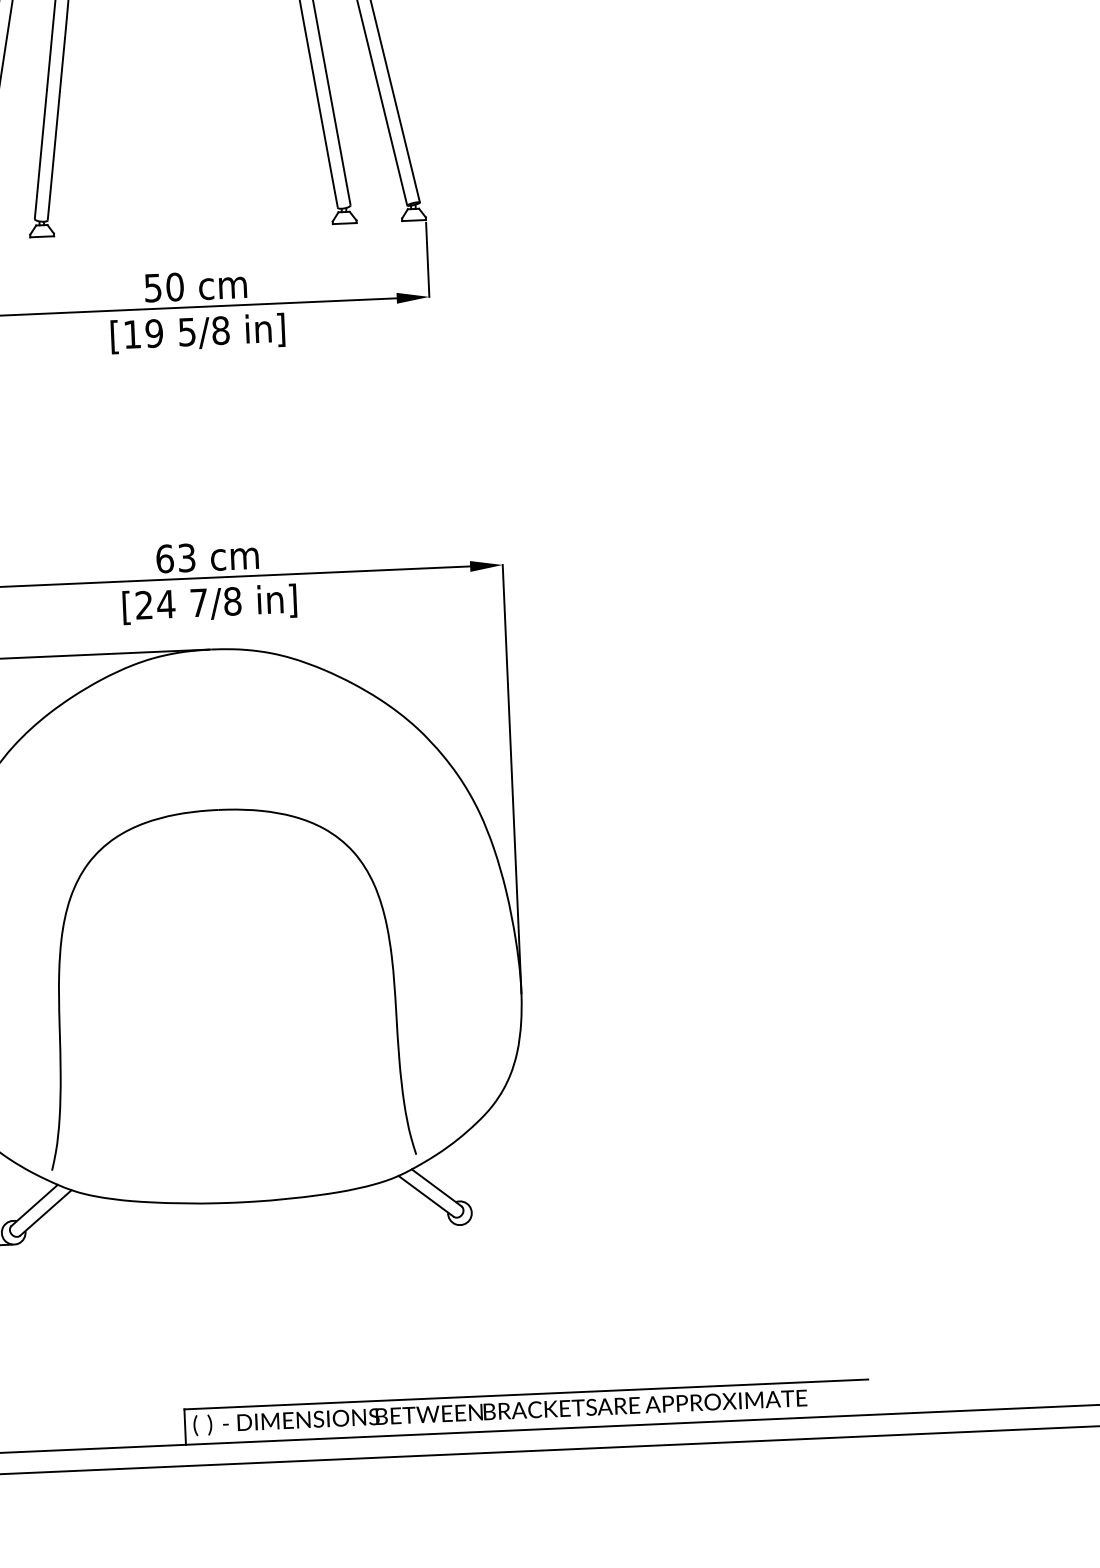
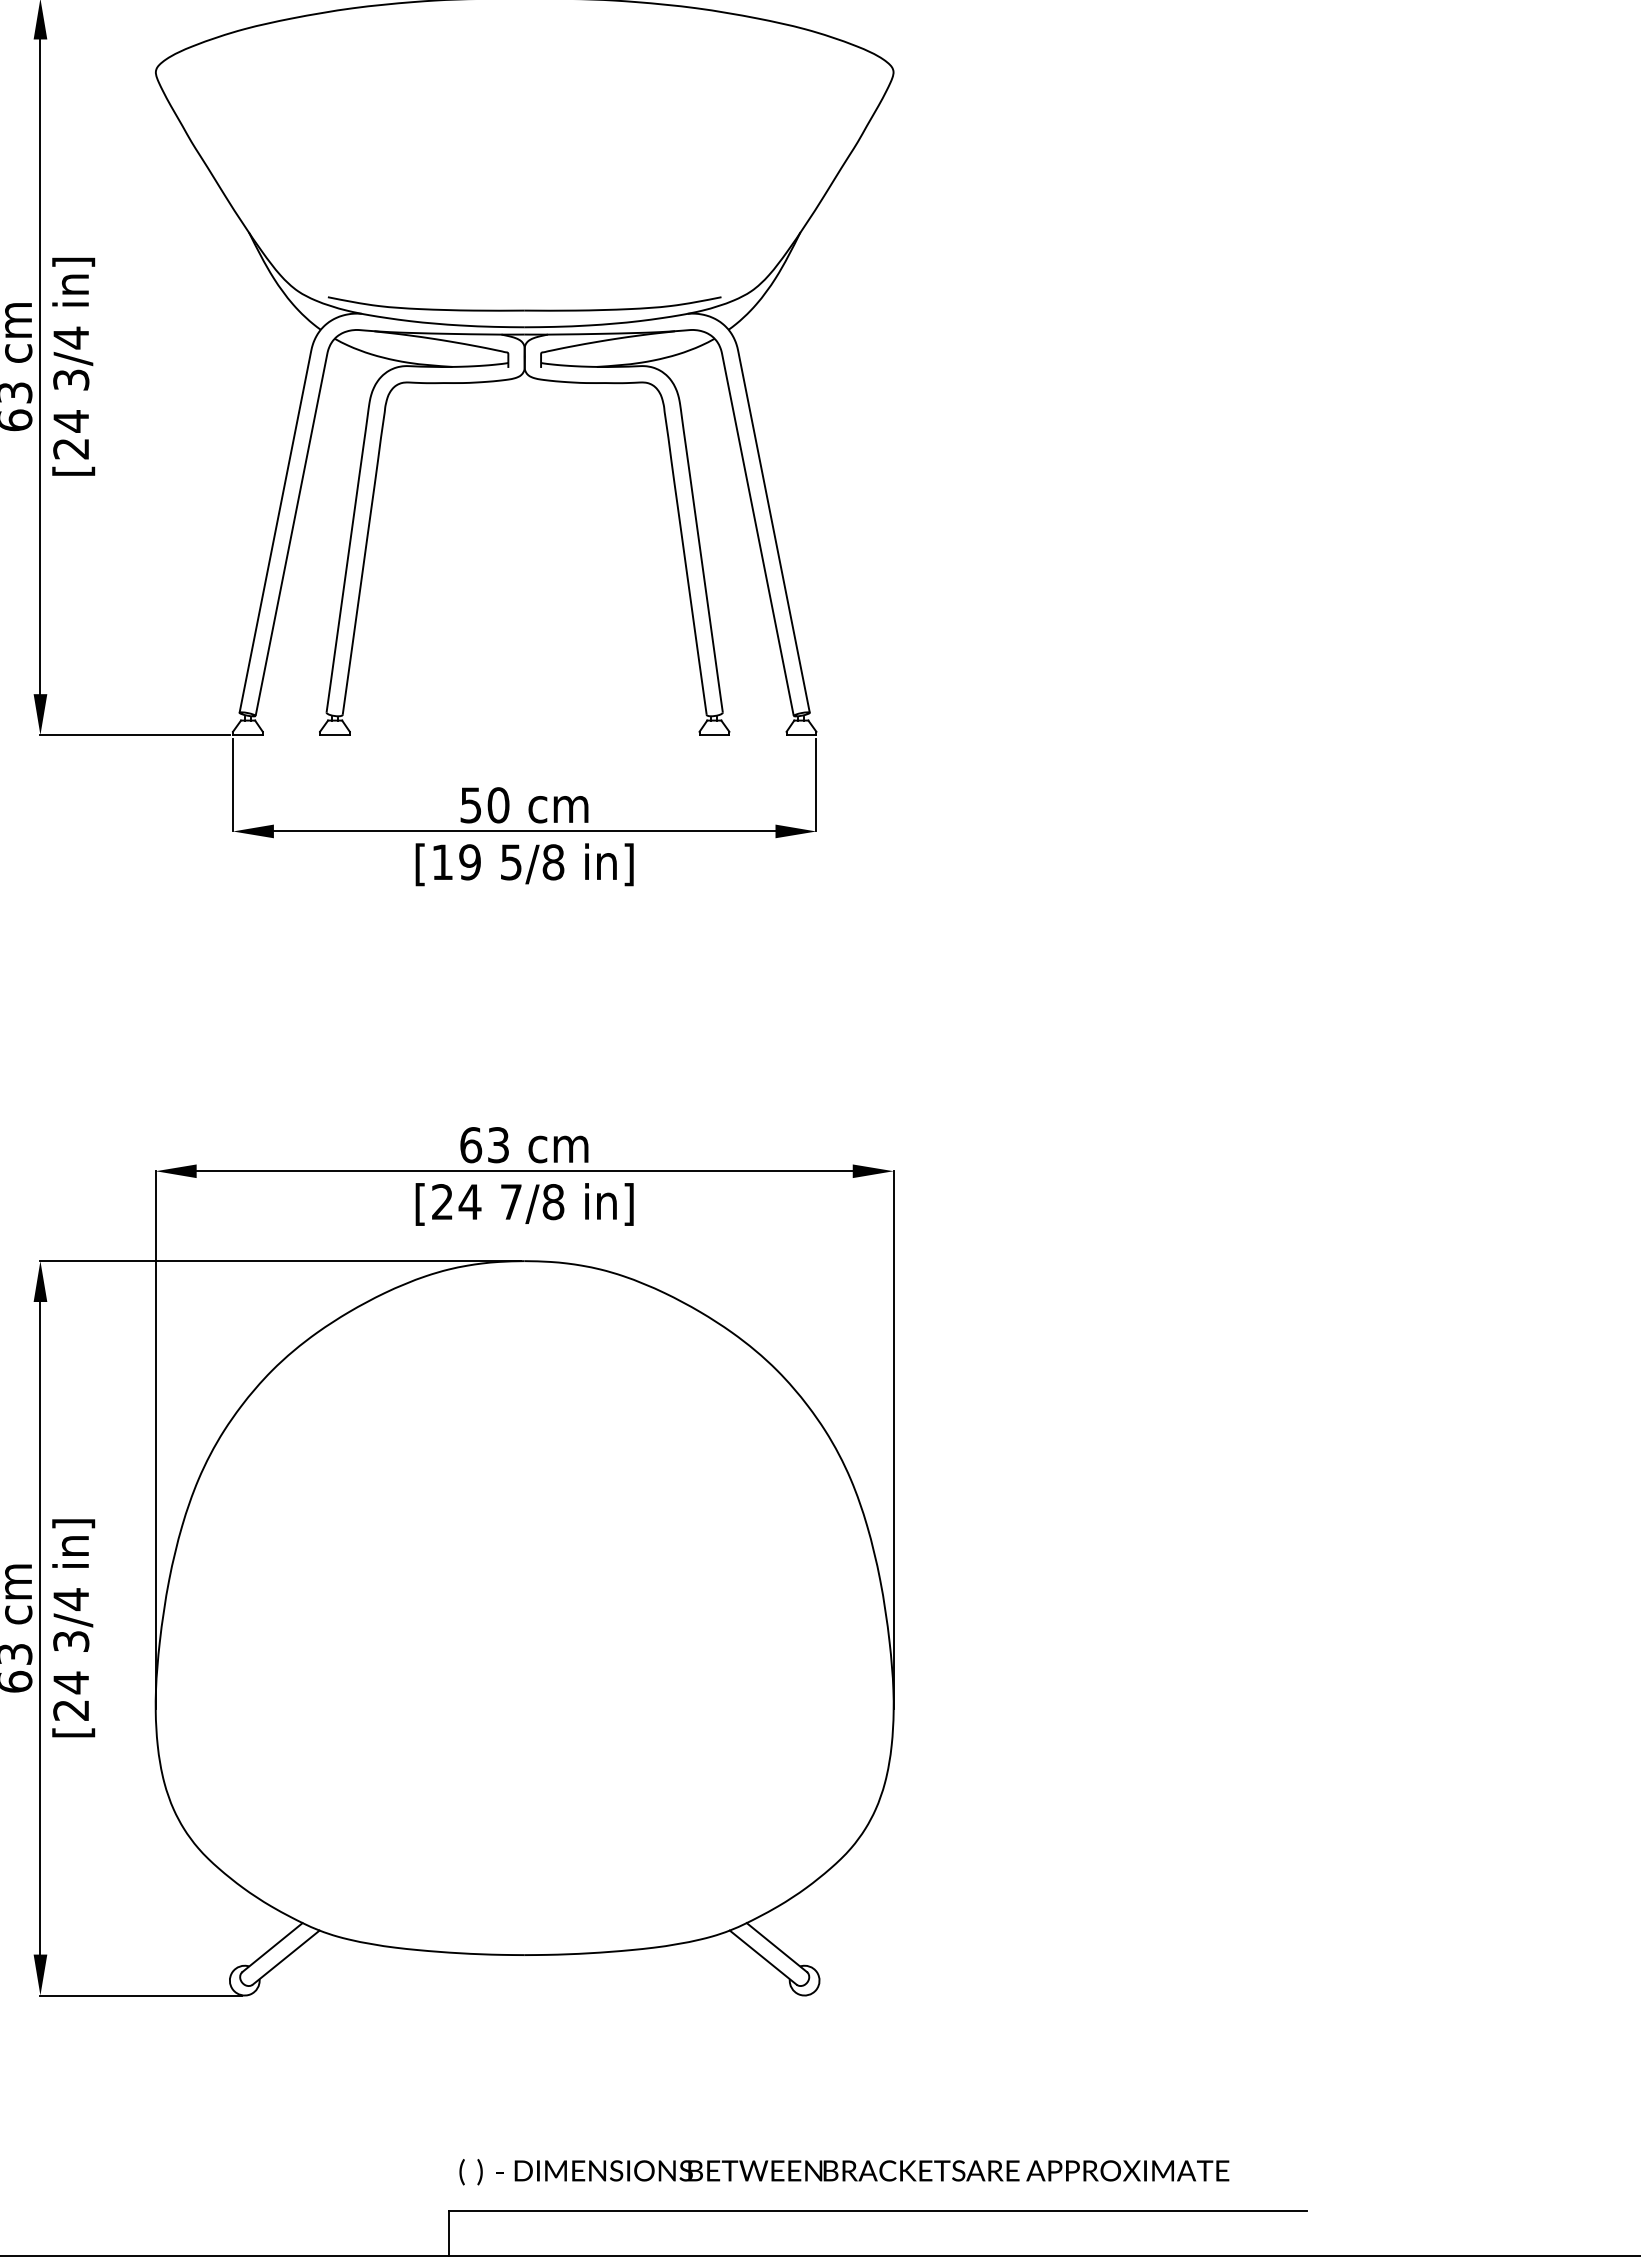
part: (60, 982) -> (316, 1669), removed
text: (500, 1412) -> (844, 2172), moved

